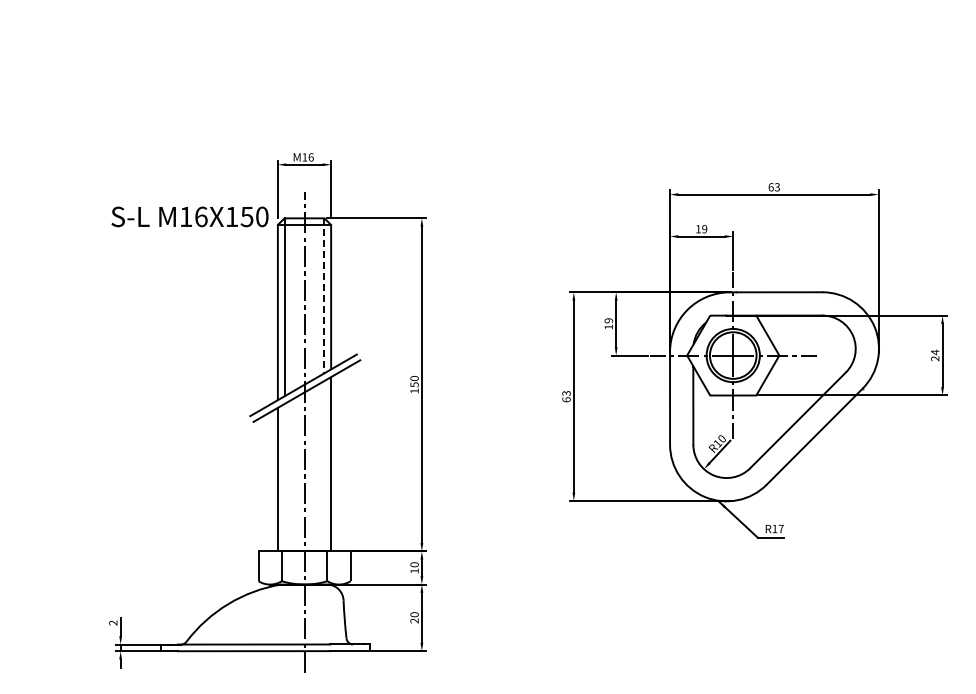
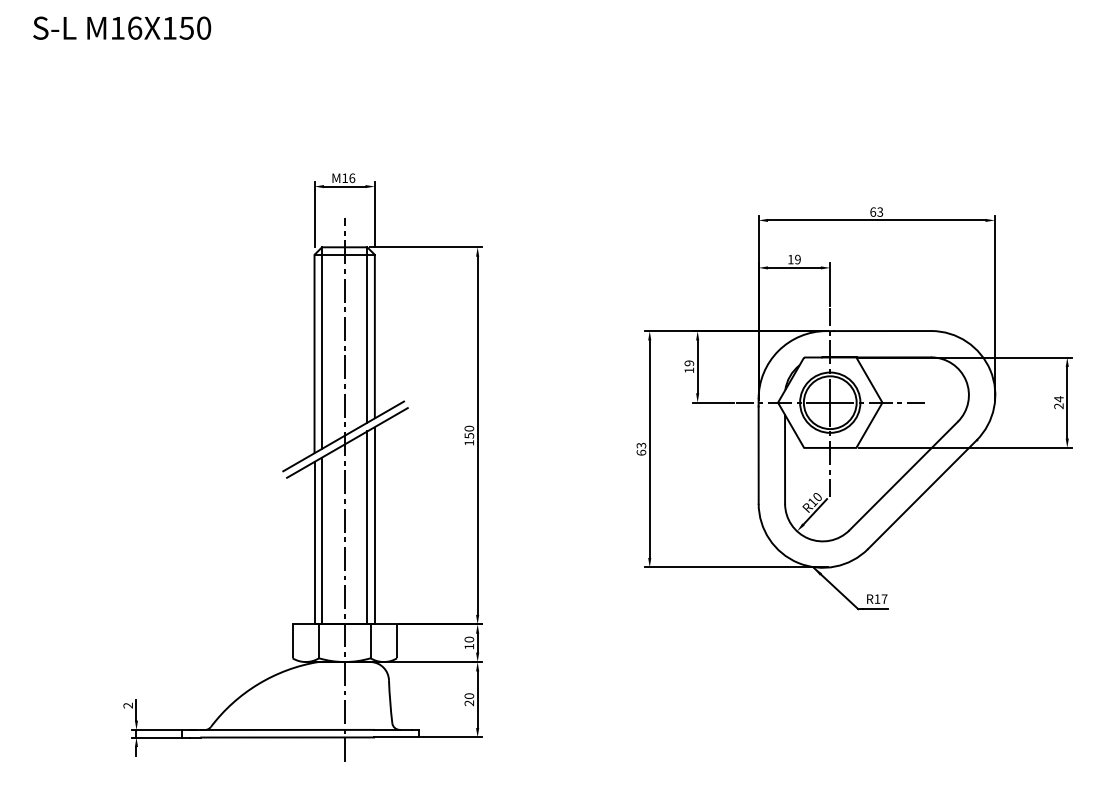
text: (189, 216) -> (121, 27), moved
line: (324, 296) -> (367, 335), dashed -> solid
line: (324, 465) -> (367, 527), added
line: (284, 477) -> (322, 540), added

